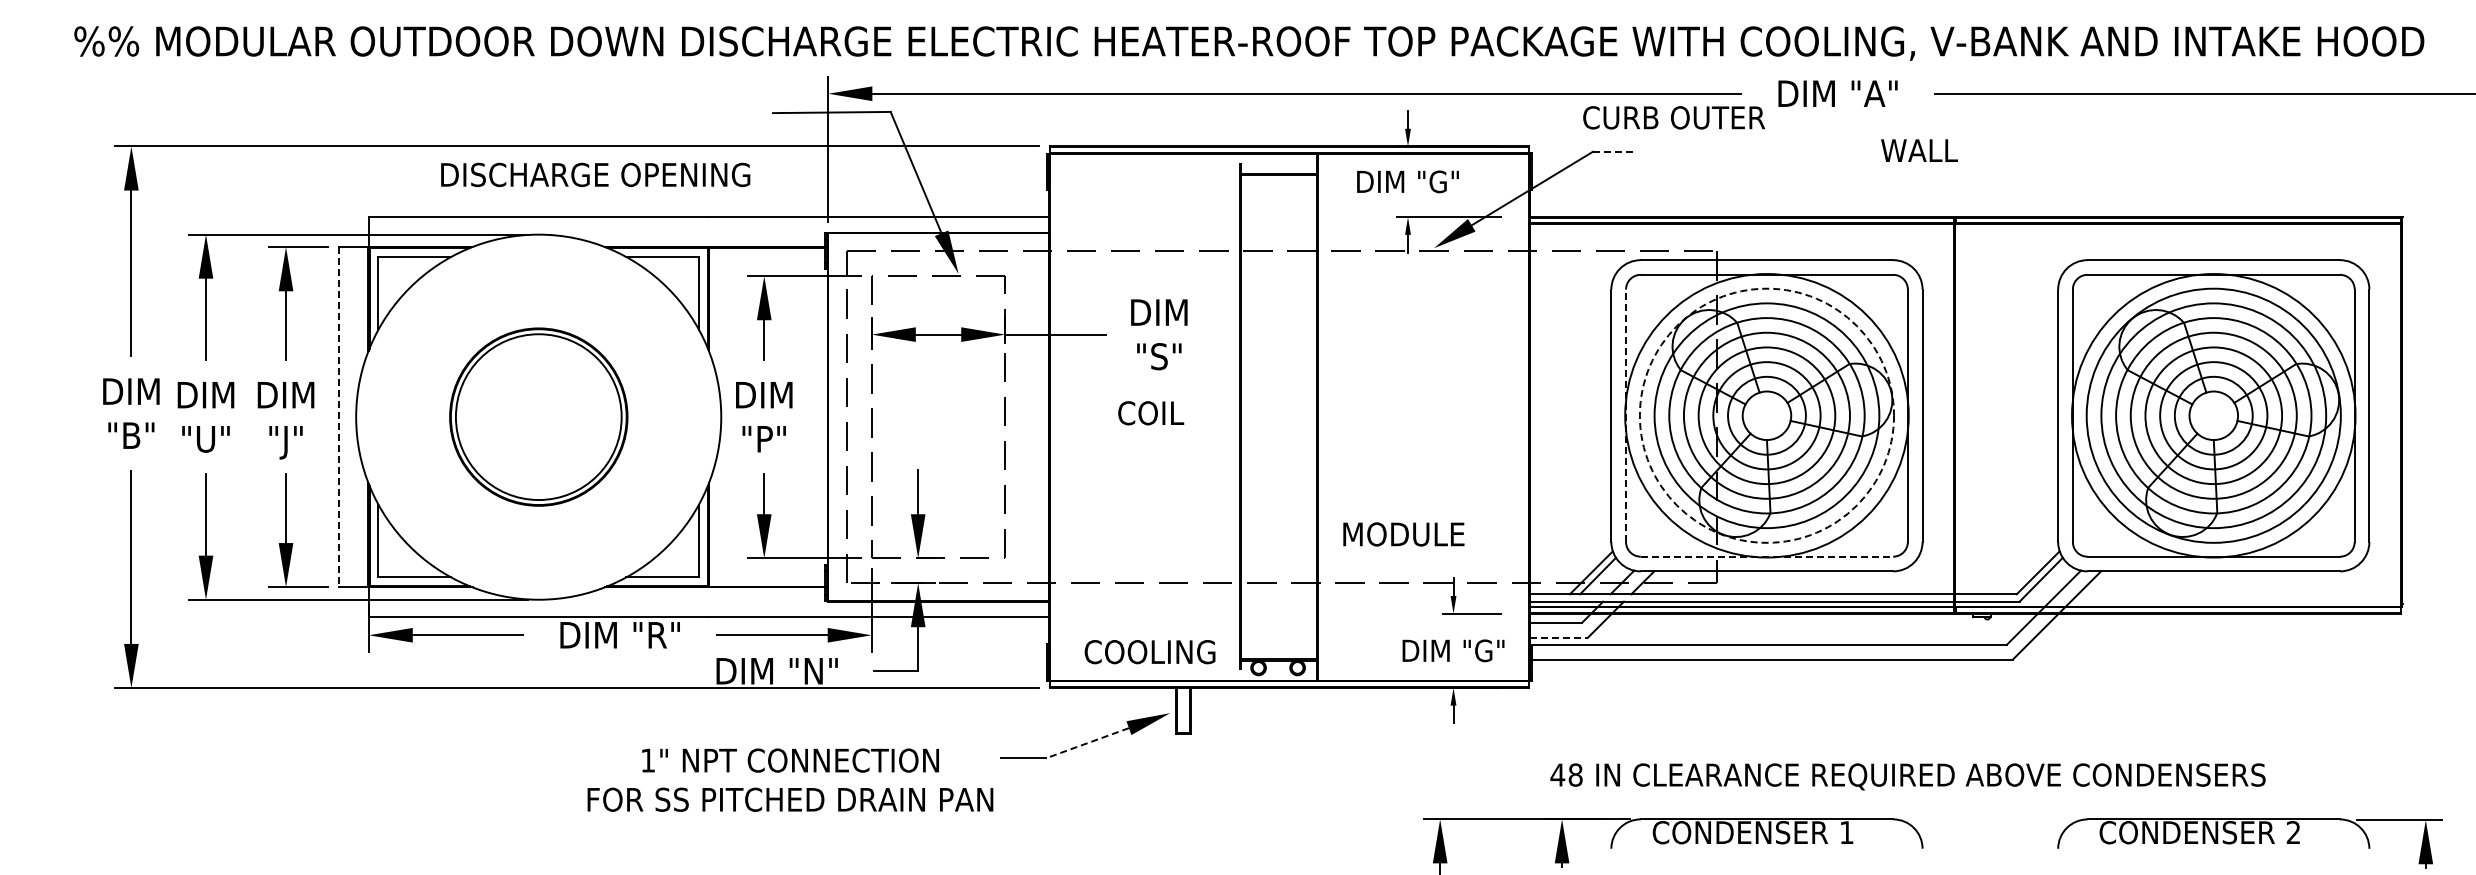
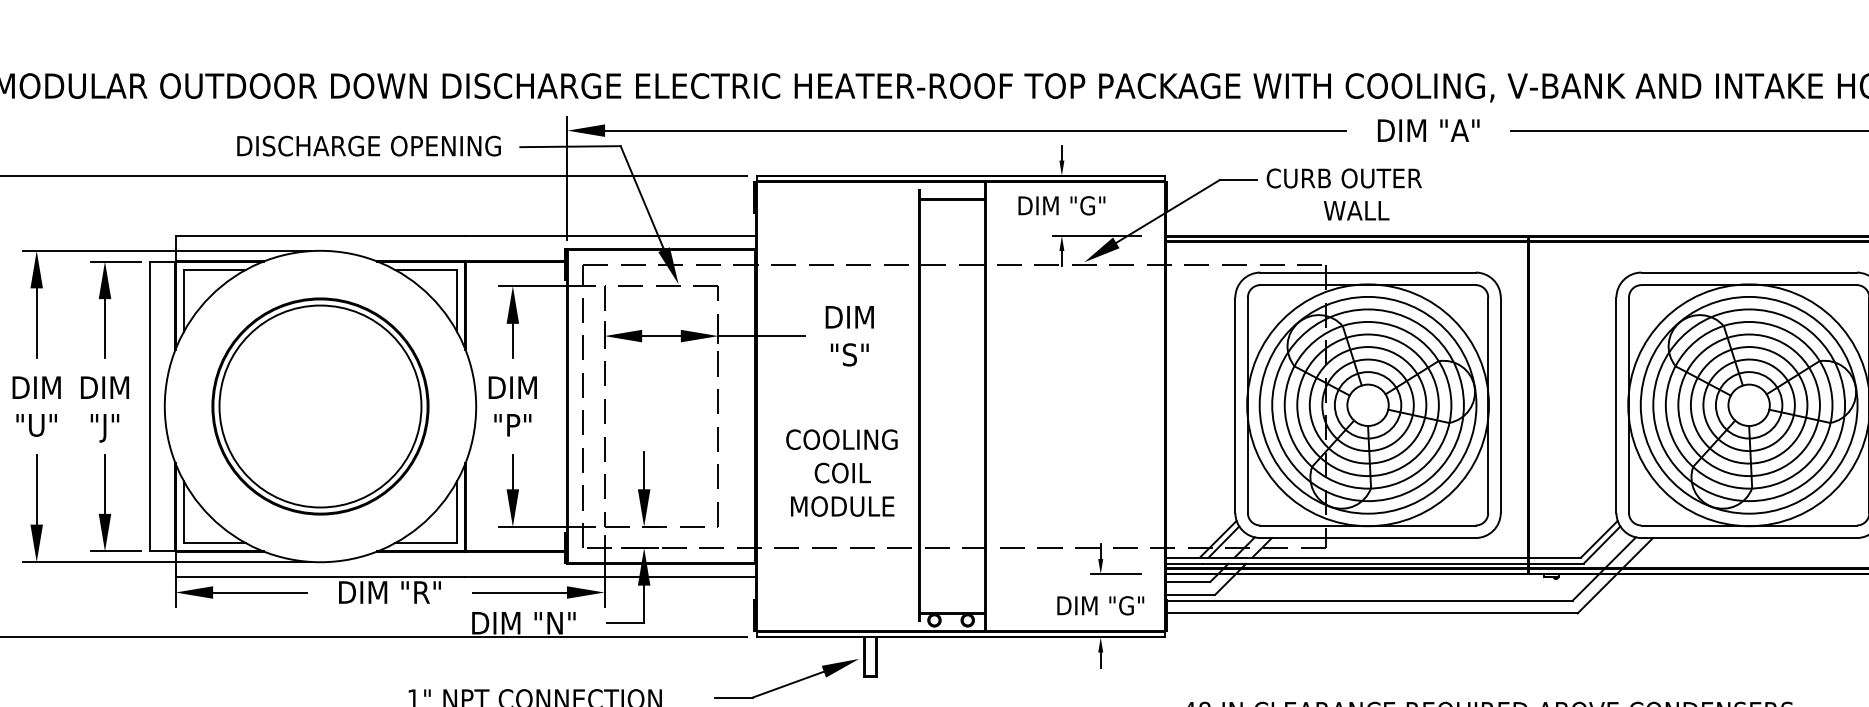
text: (1674, 117) -> (1344, 178), moved
text: (1919, 150) -> (1356, 210), moved
line: (1615, 151) -> (1238, 179), dashed -> solid
text: (595, 174) -> (368, 145), moved
text: (1151, 413) -> (843, 473), moved
line: (1626, 415) -> (1248, 405), dashed -> solid
circle: (1766, 415) -> (1367, 405), dashed -> solid
part: (538, 416) -> (320, 405), size x1.43
line: (338, 417) -> (149, 406), dashed -> solid
text: (1403, 534) -> (842, 506), moved
line: (1767, 556) -> (1368, 525), dashed -> solid
line: (1559, 637) -> (1191, 594), dashed -> solid
text: (1149, 652) -> (841, 440), moved
line: (1086, 743) -> (787, 684), dashed -> solid

